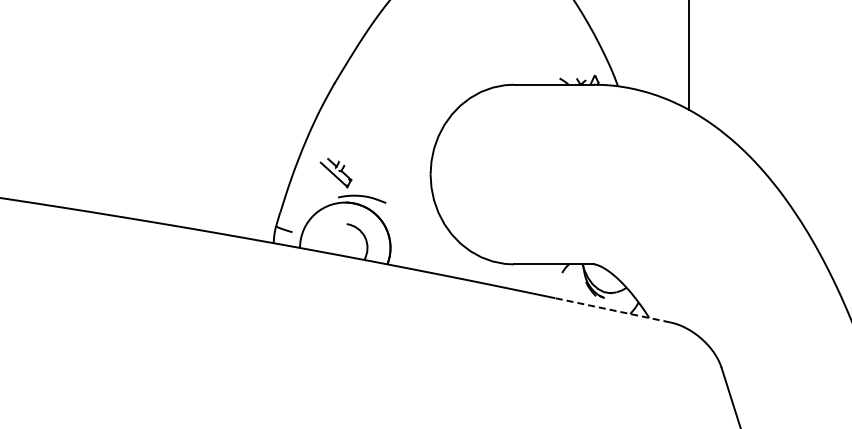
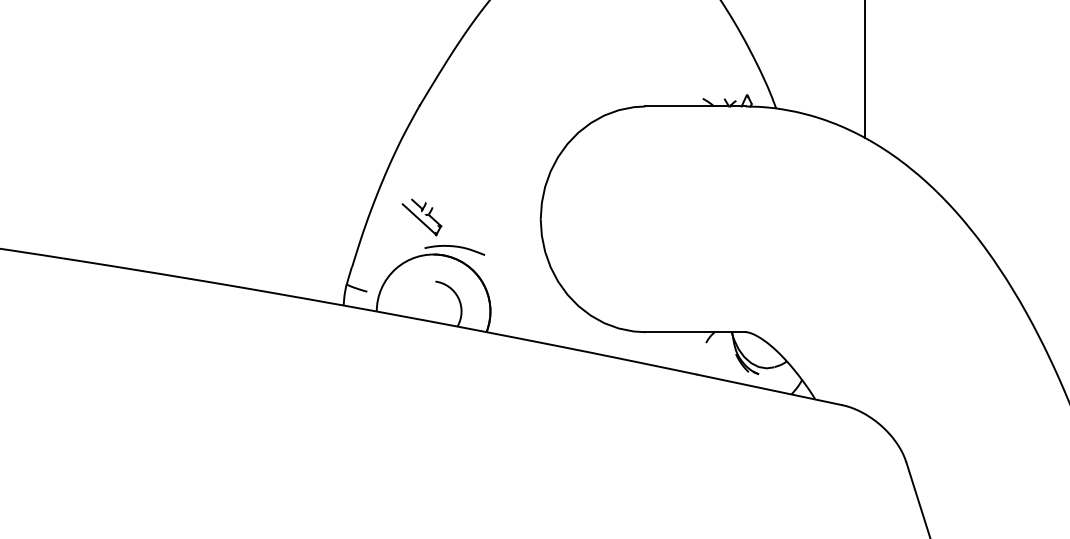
line: (612, 310) -> (769, 390), dashed -> solid

